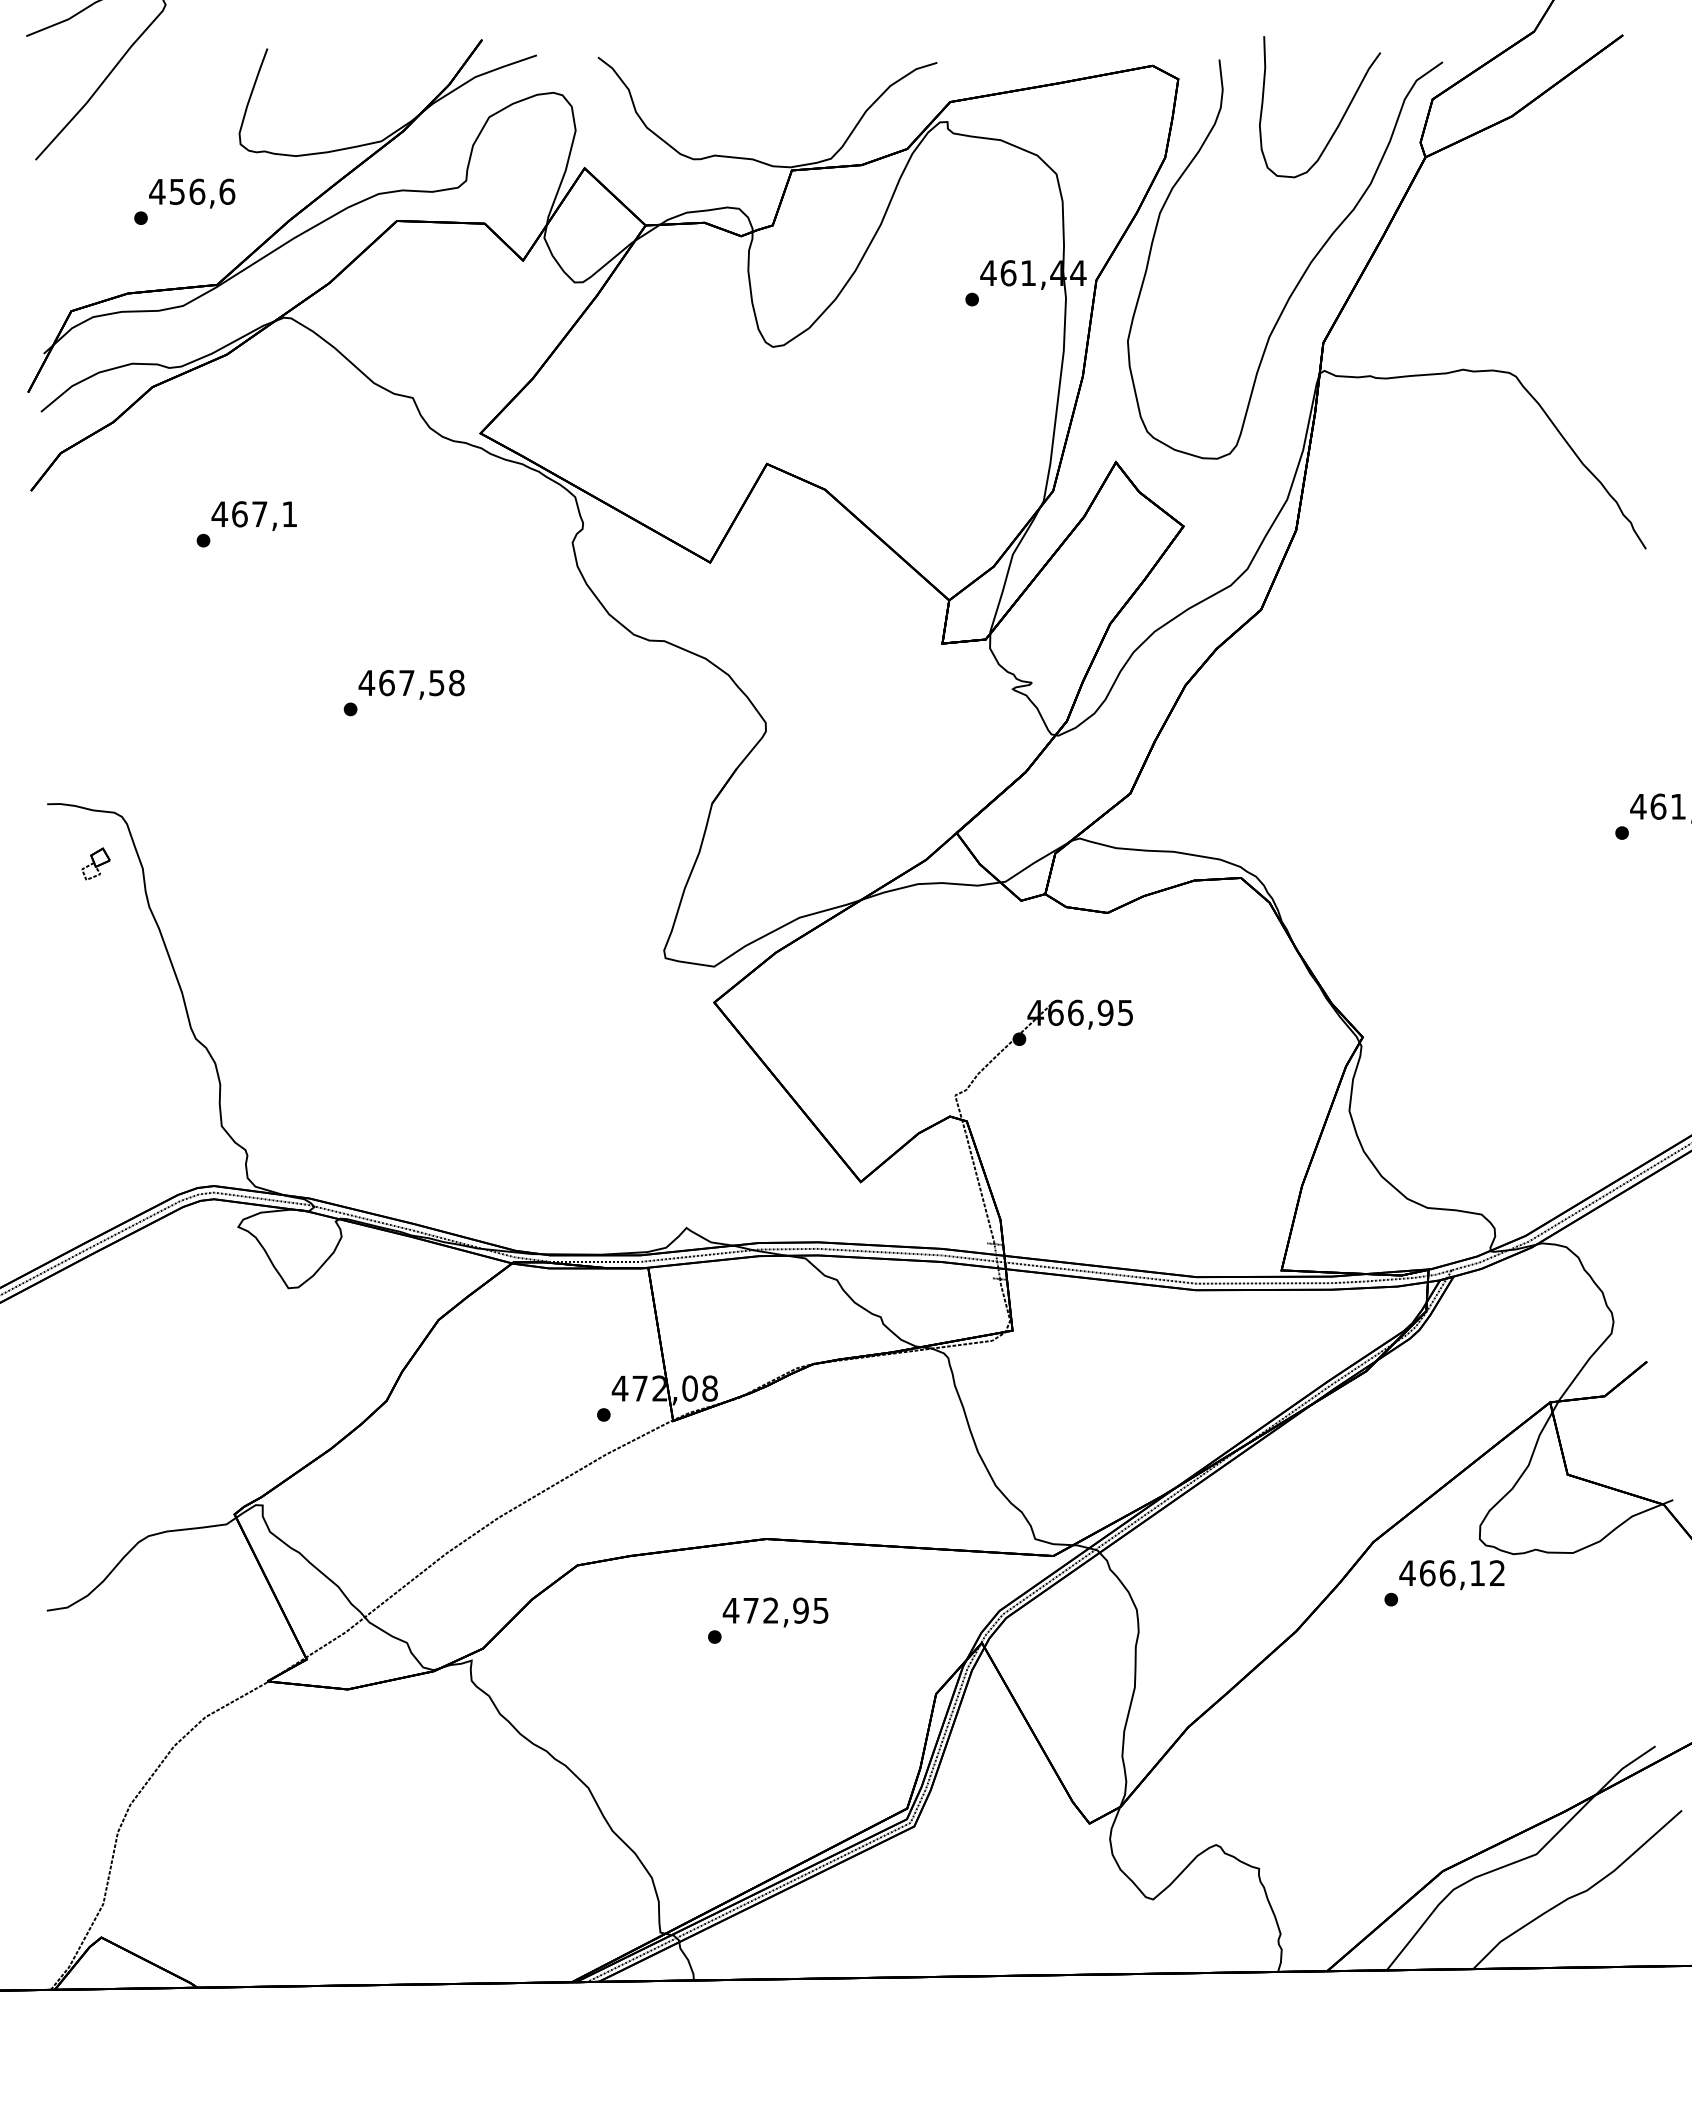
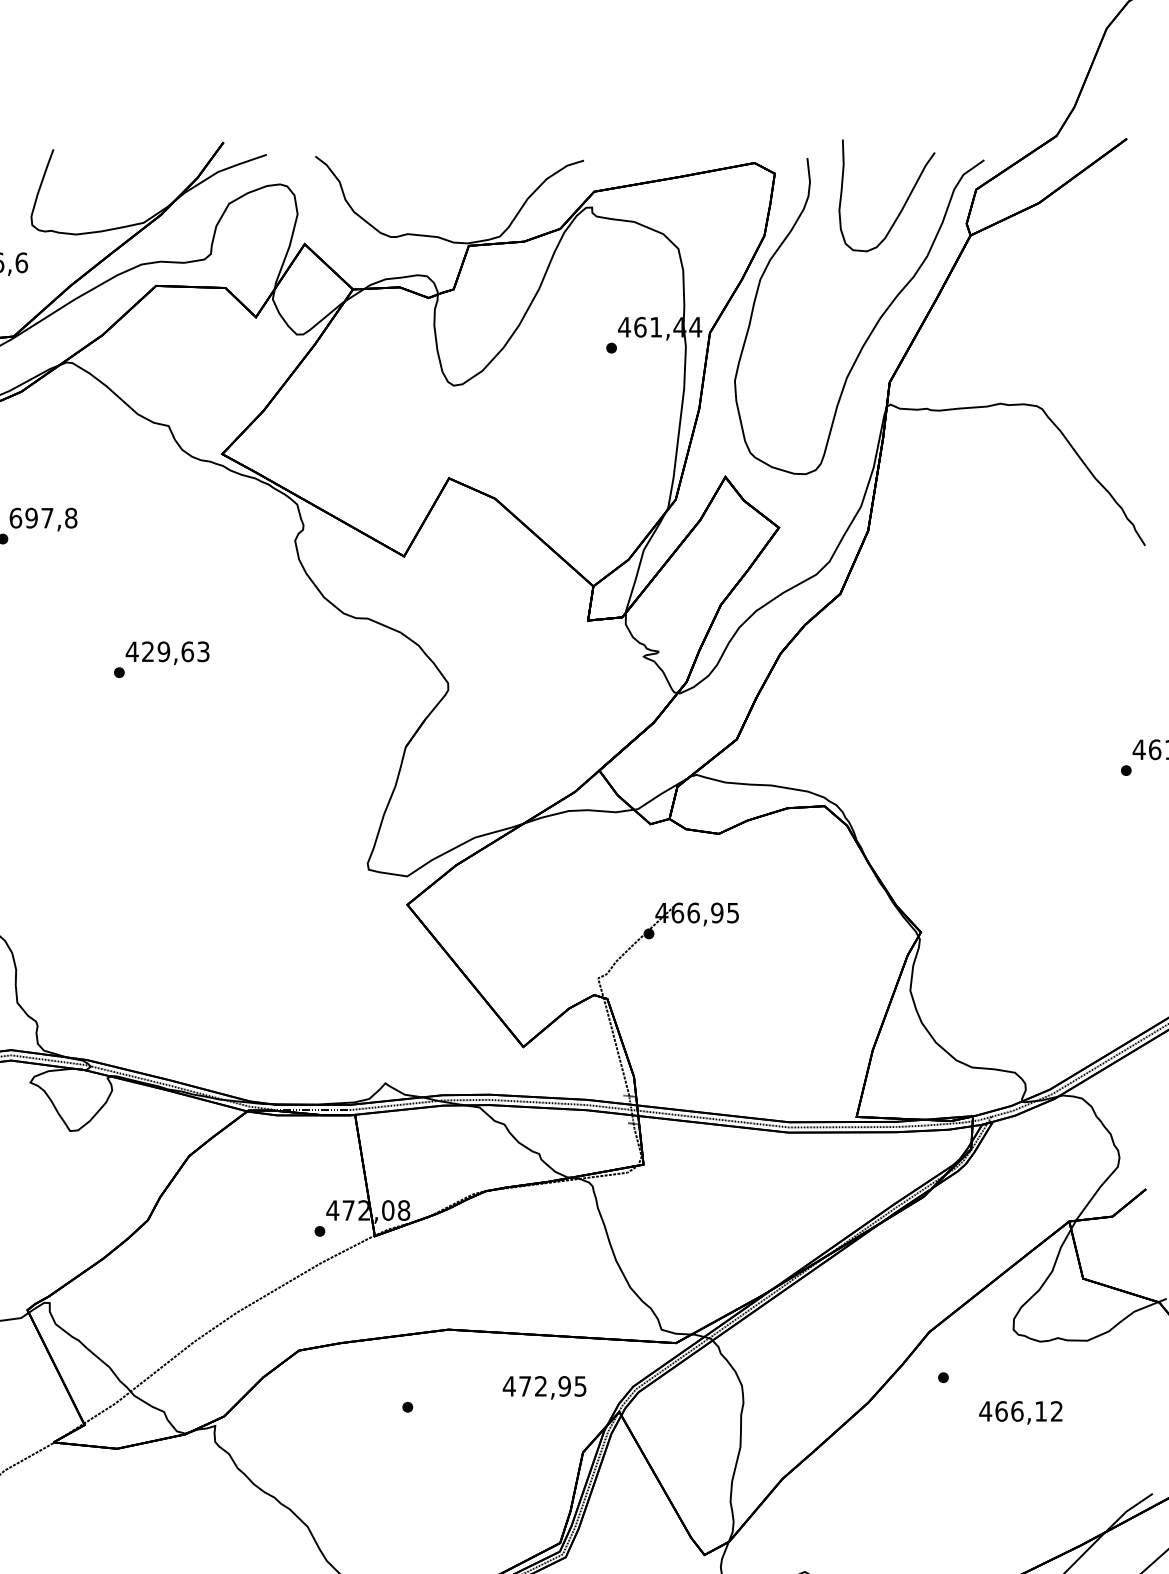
text: (254, 514) -> (43, 518), 467,1 -> 697,8
text: (421, 683) -> (175, 652), 467,58 -> 429,63
text: (1451, 1574) -> (1020, 1412), moved
text: (775, 1612) -> (544, 1387), moved

